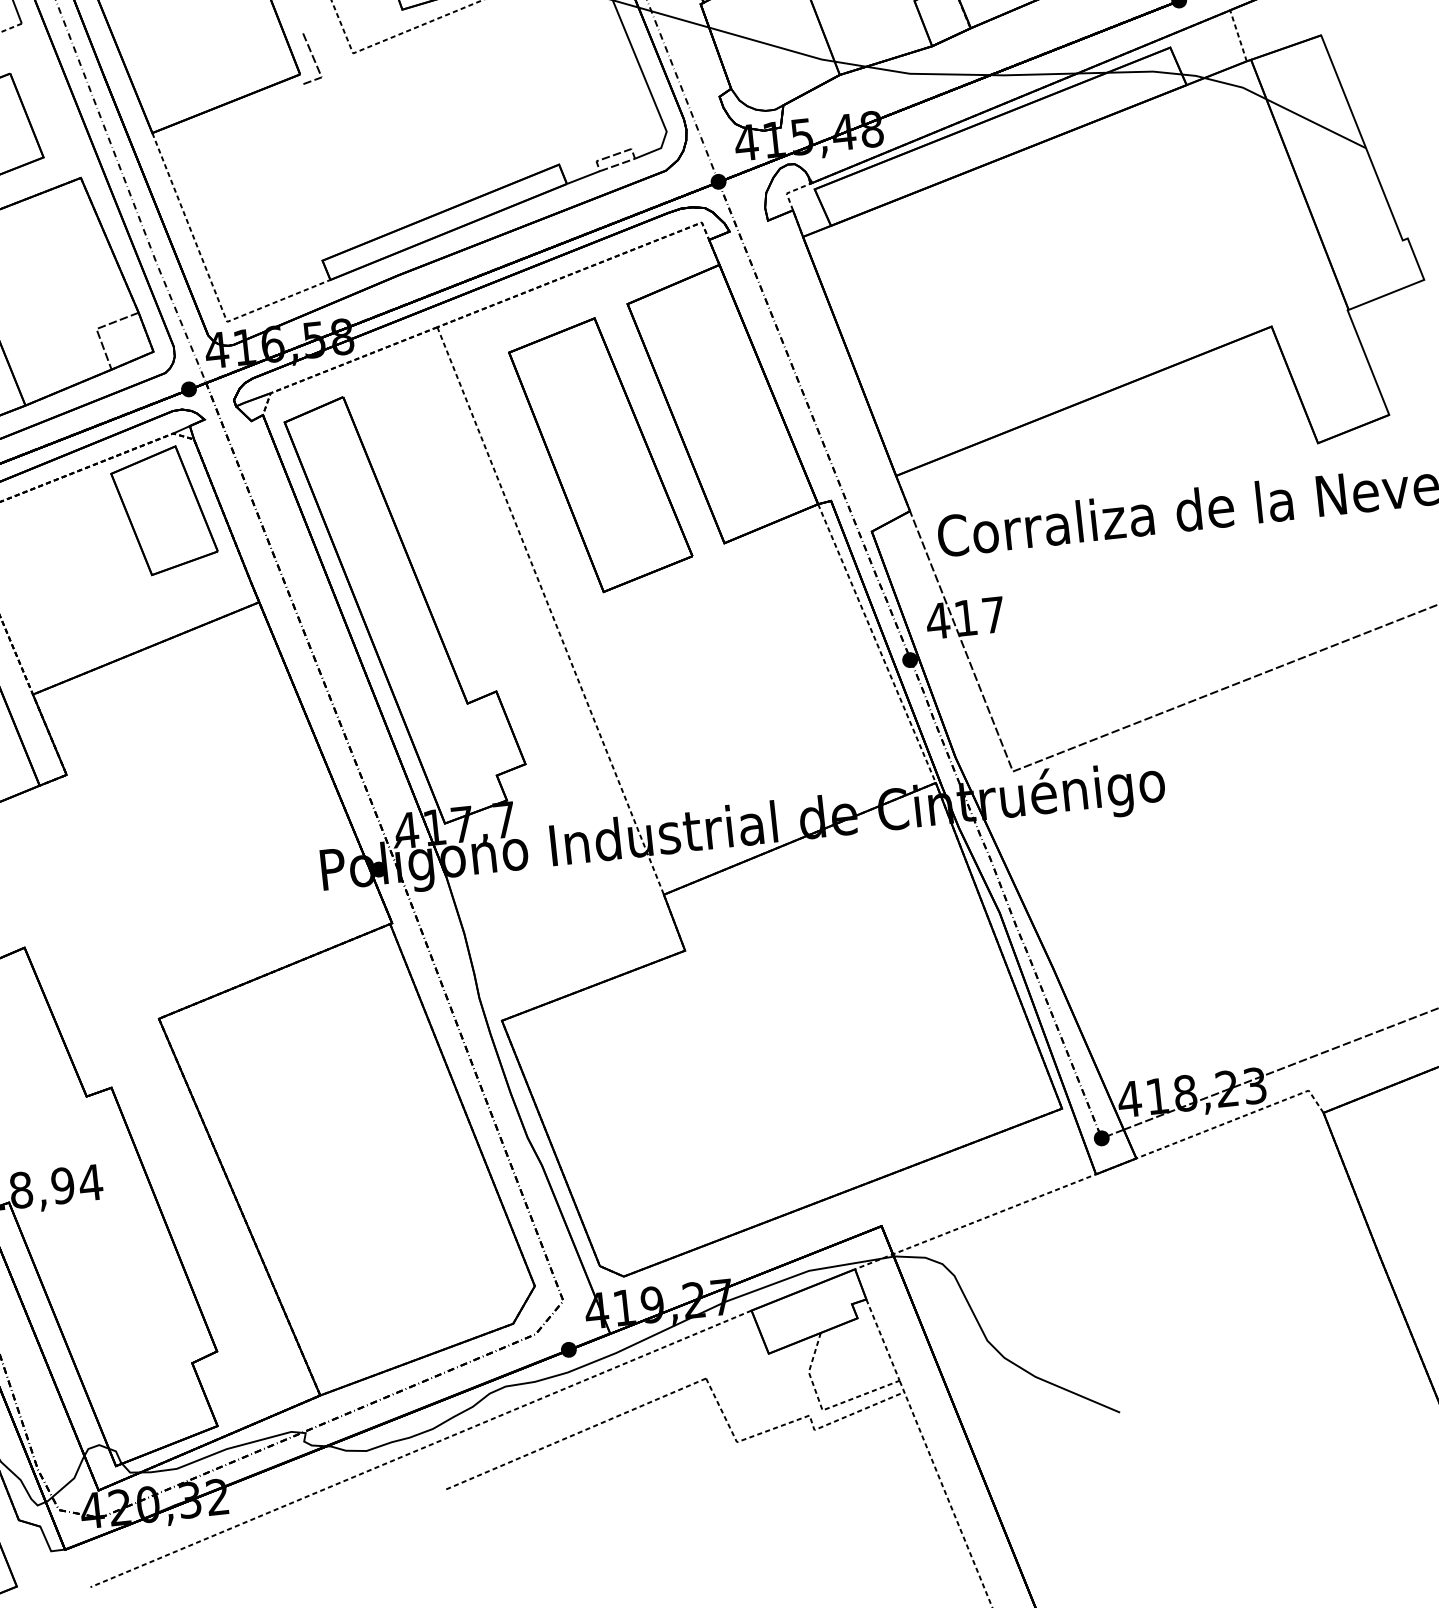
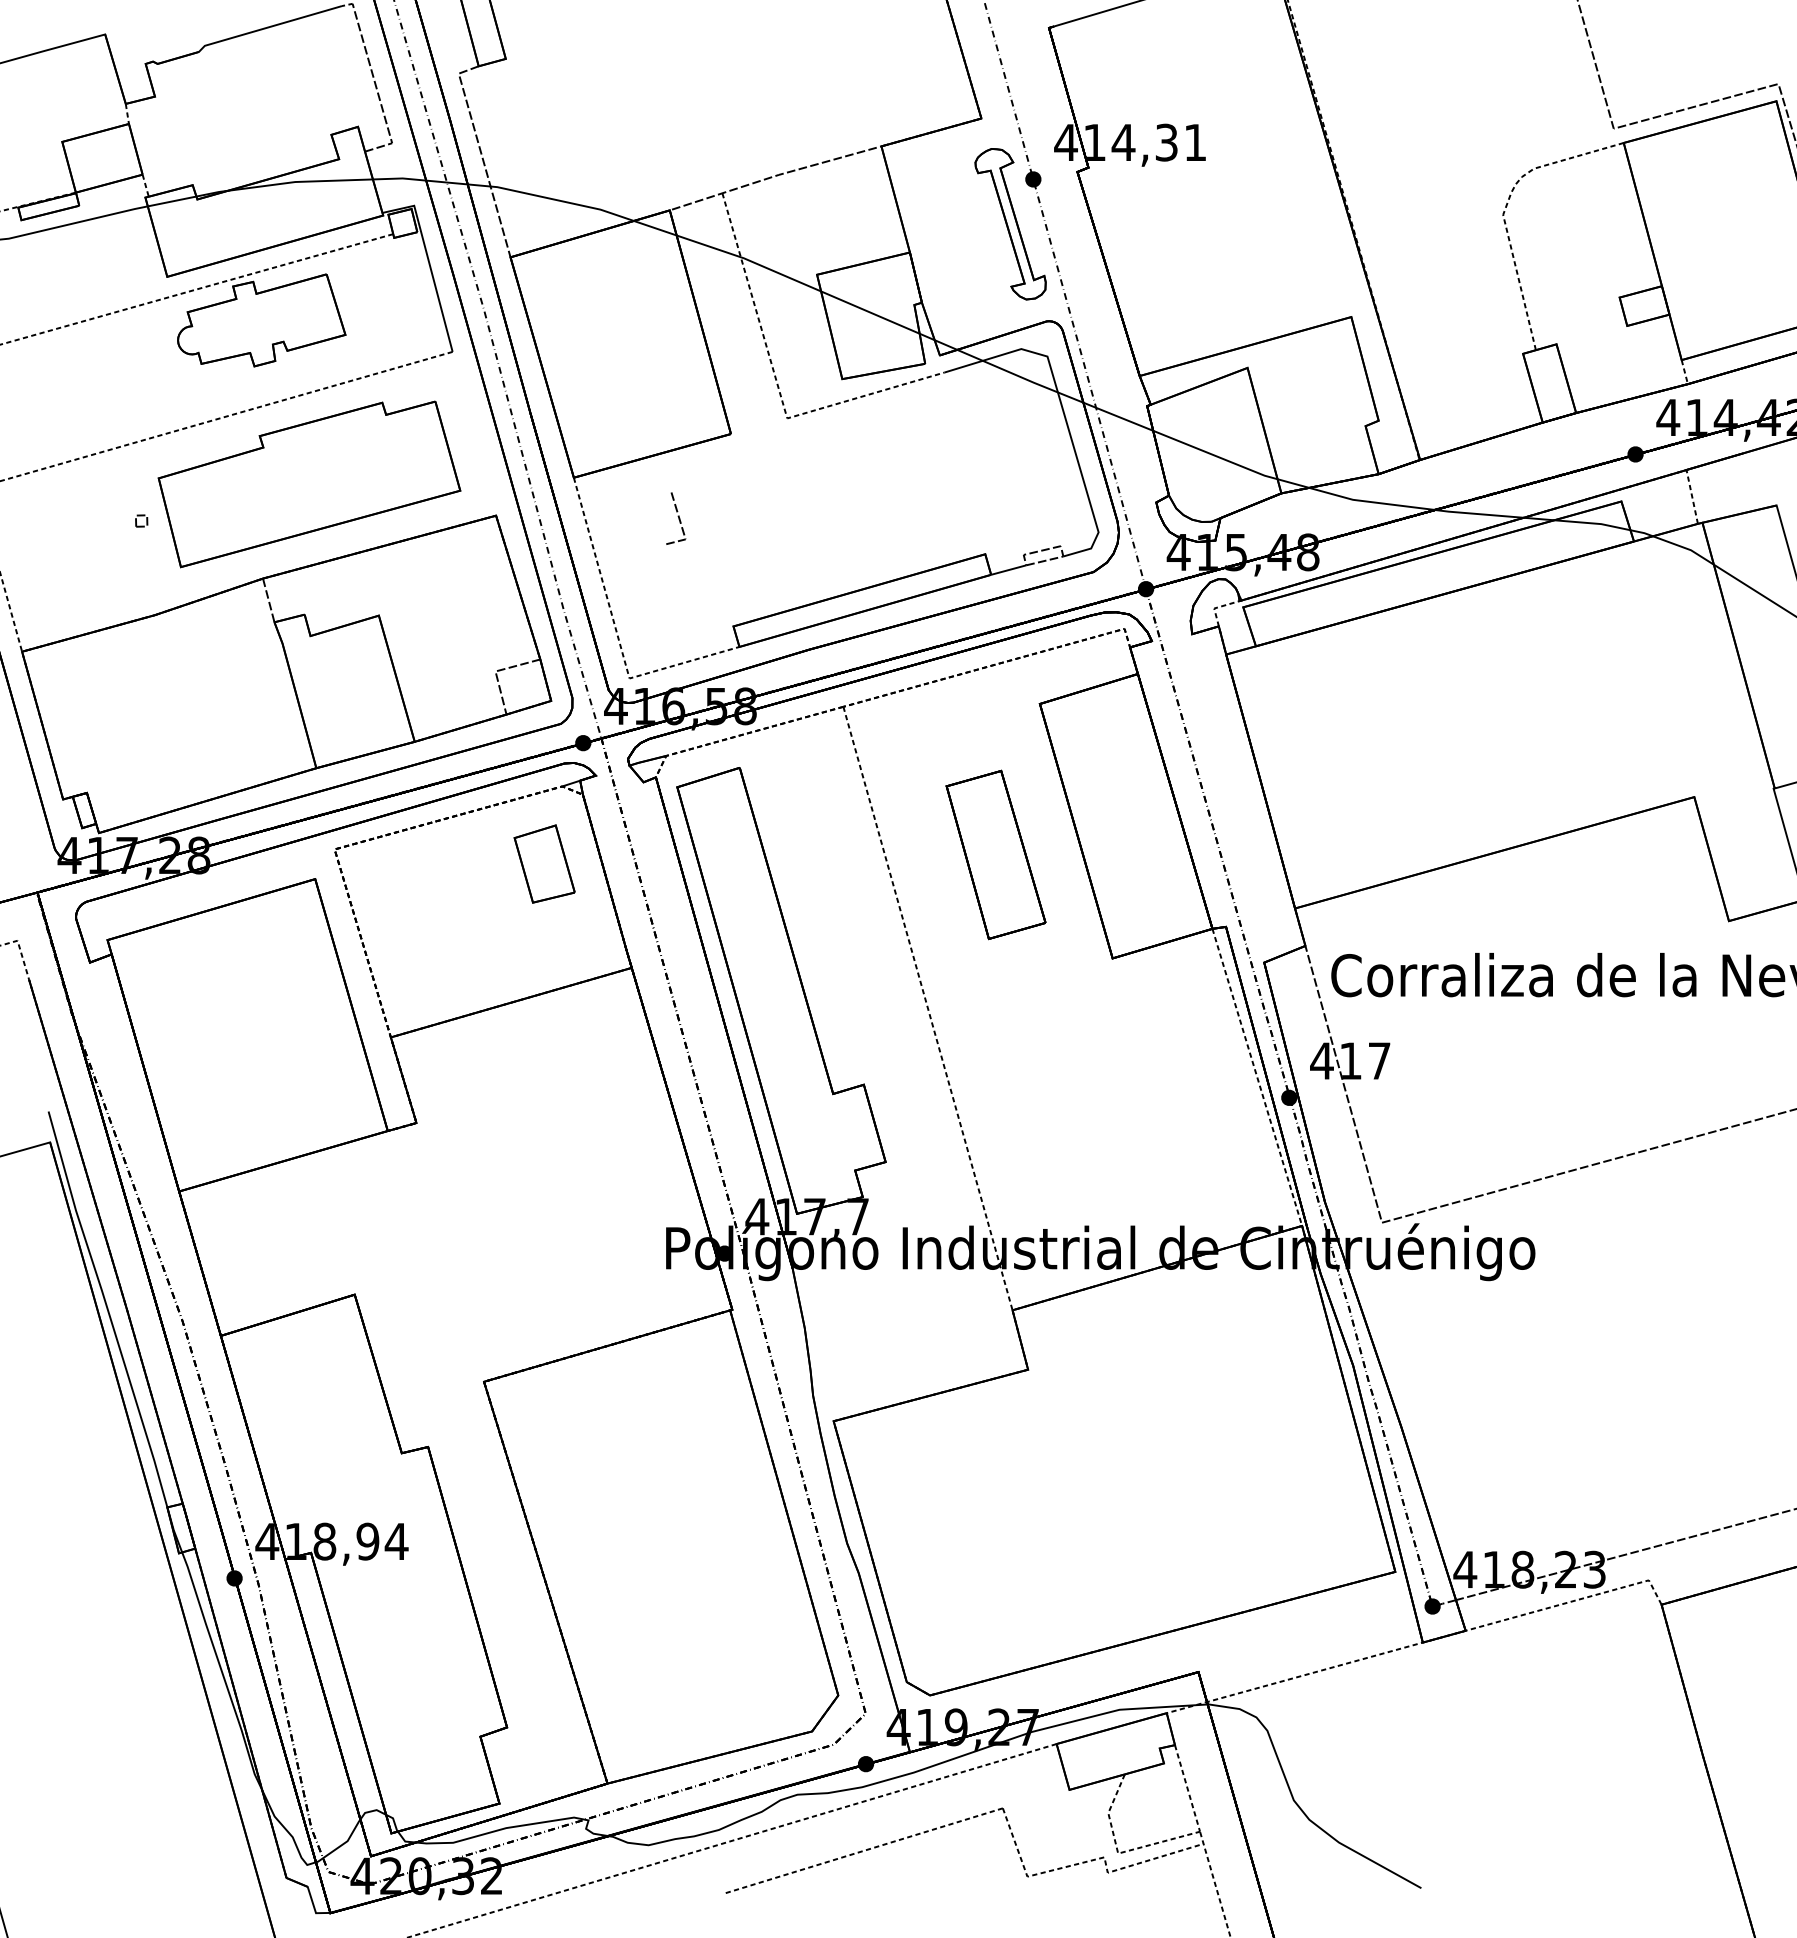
line: (312, 57) -> (678, 518), moved
part: (600, 454) -> (995, 854), size x0.6
part: (163, 510) -> (544, 863), size x0.6

